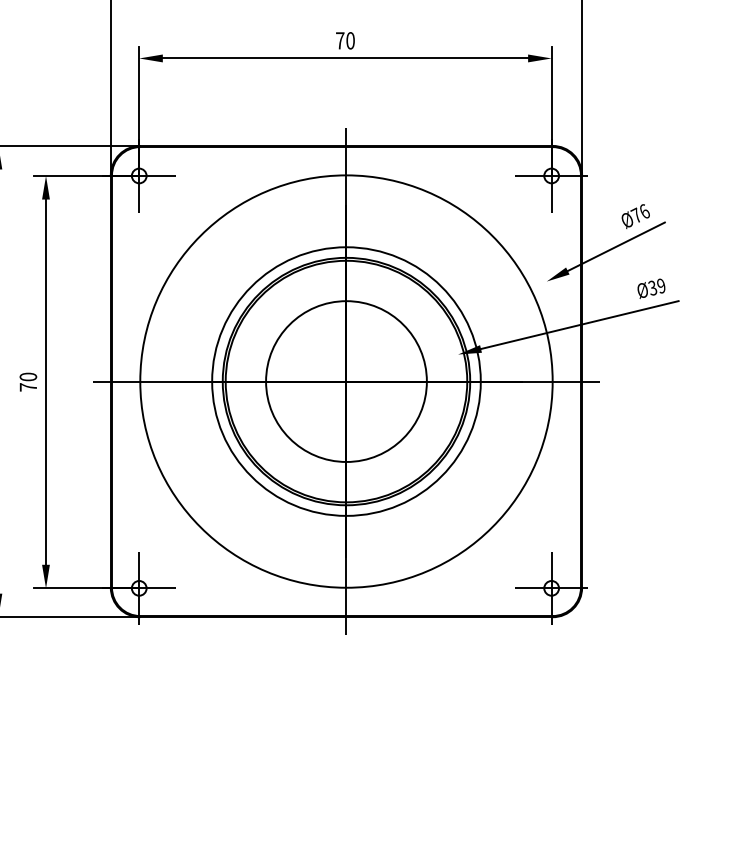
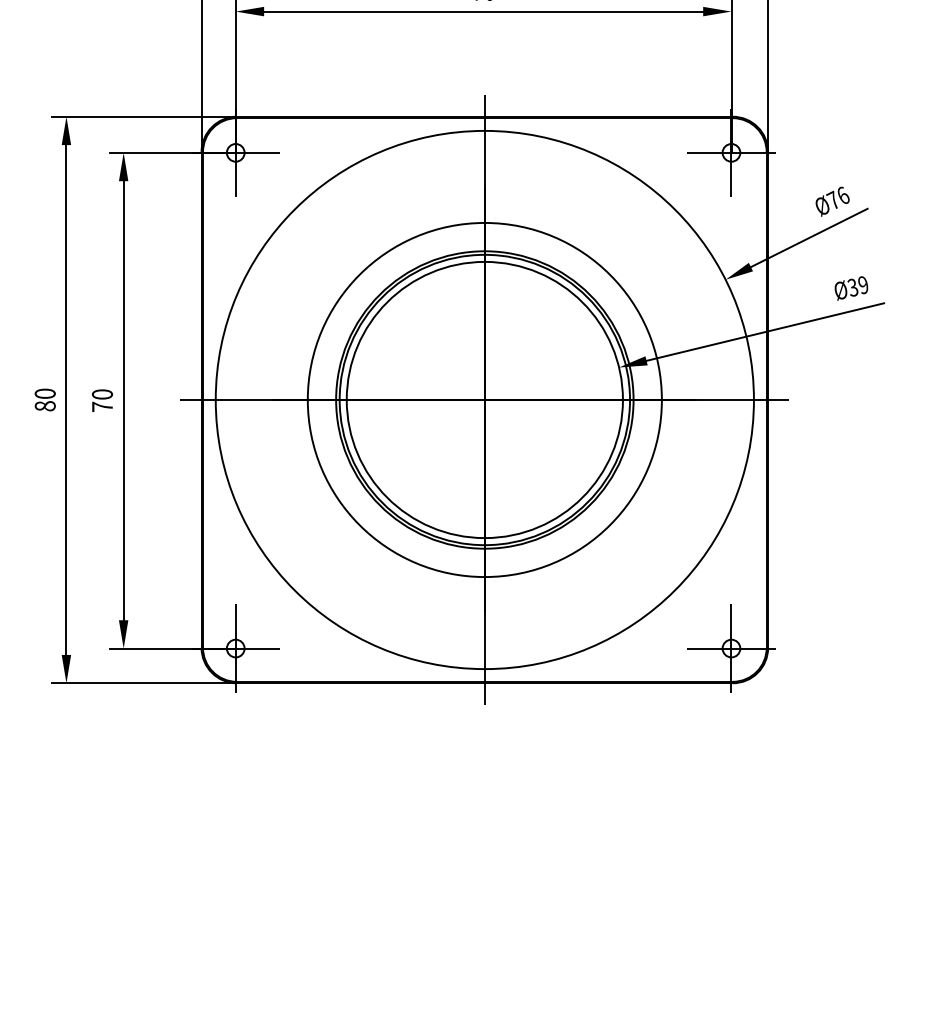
circle: (346, 381) -> (484, 399), size x0.71
circle: (346, 381) -> (484, 399), size x1.43
circle: (346, 381) -> (484, 399), size x1.67

